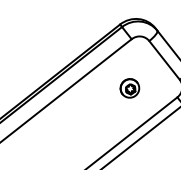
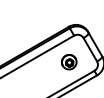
part: (130, 88) -> (69, 62), size x1.43

